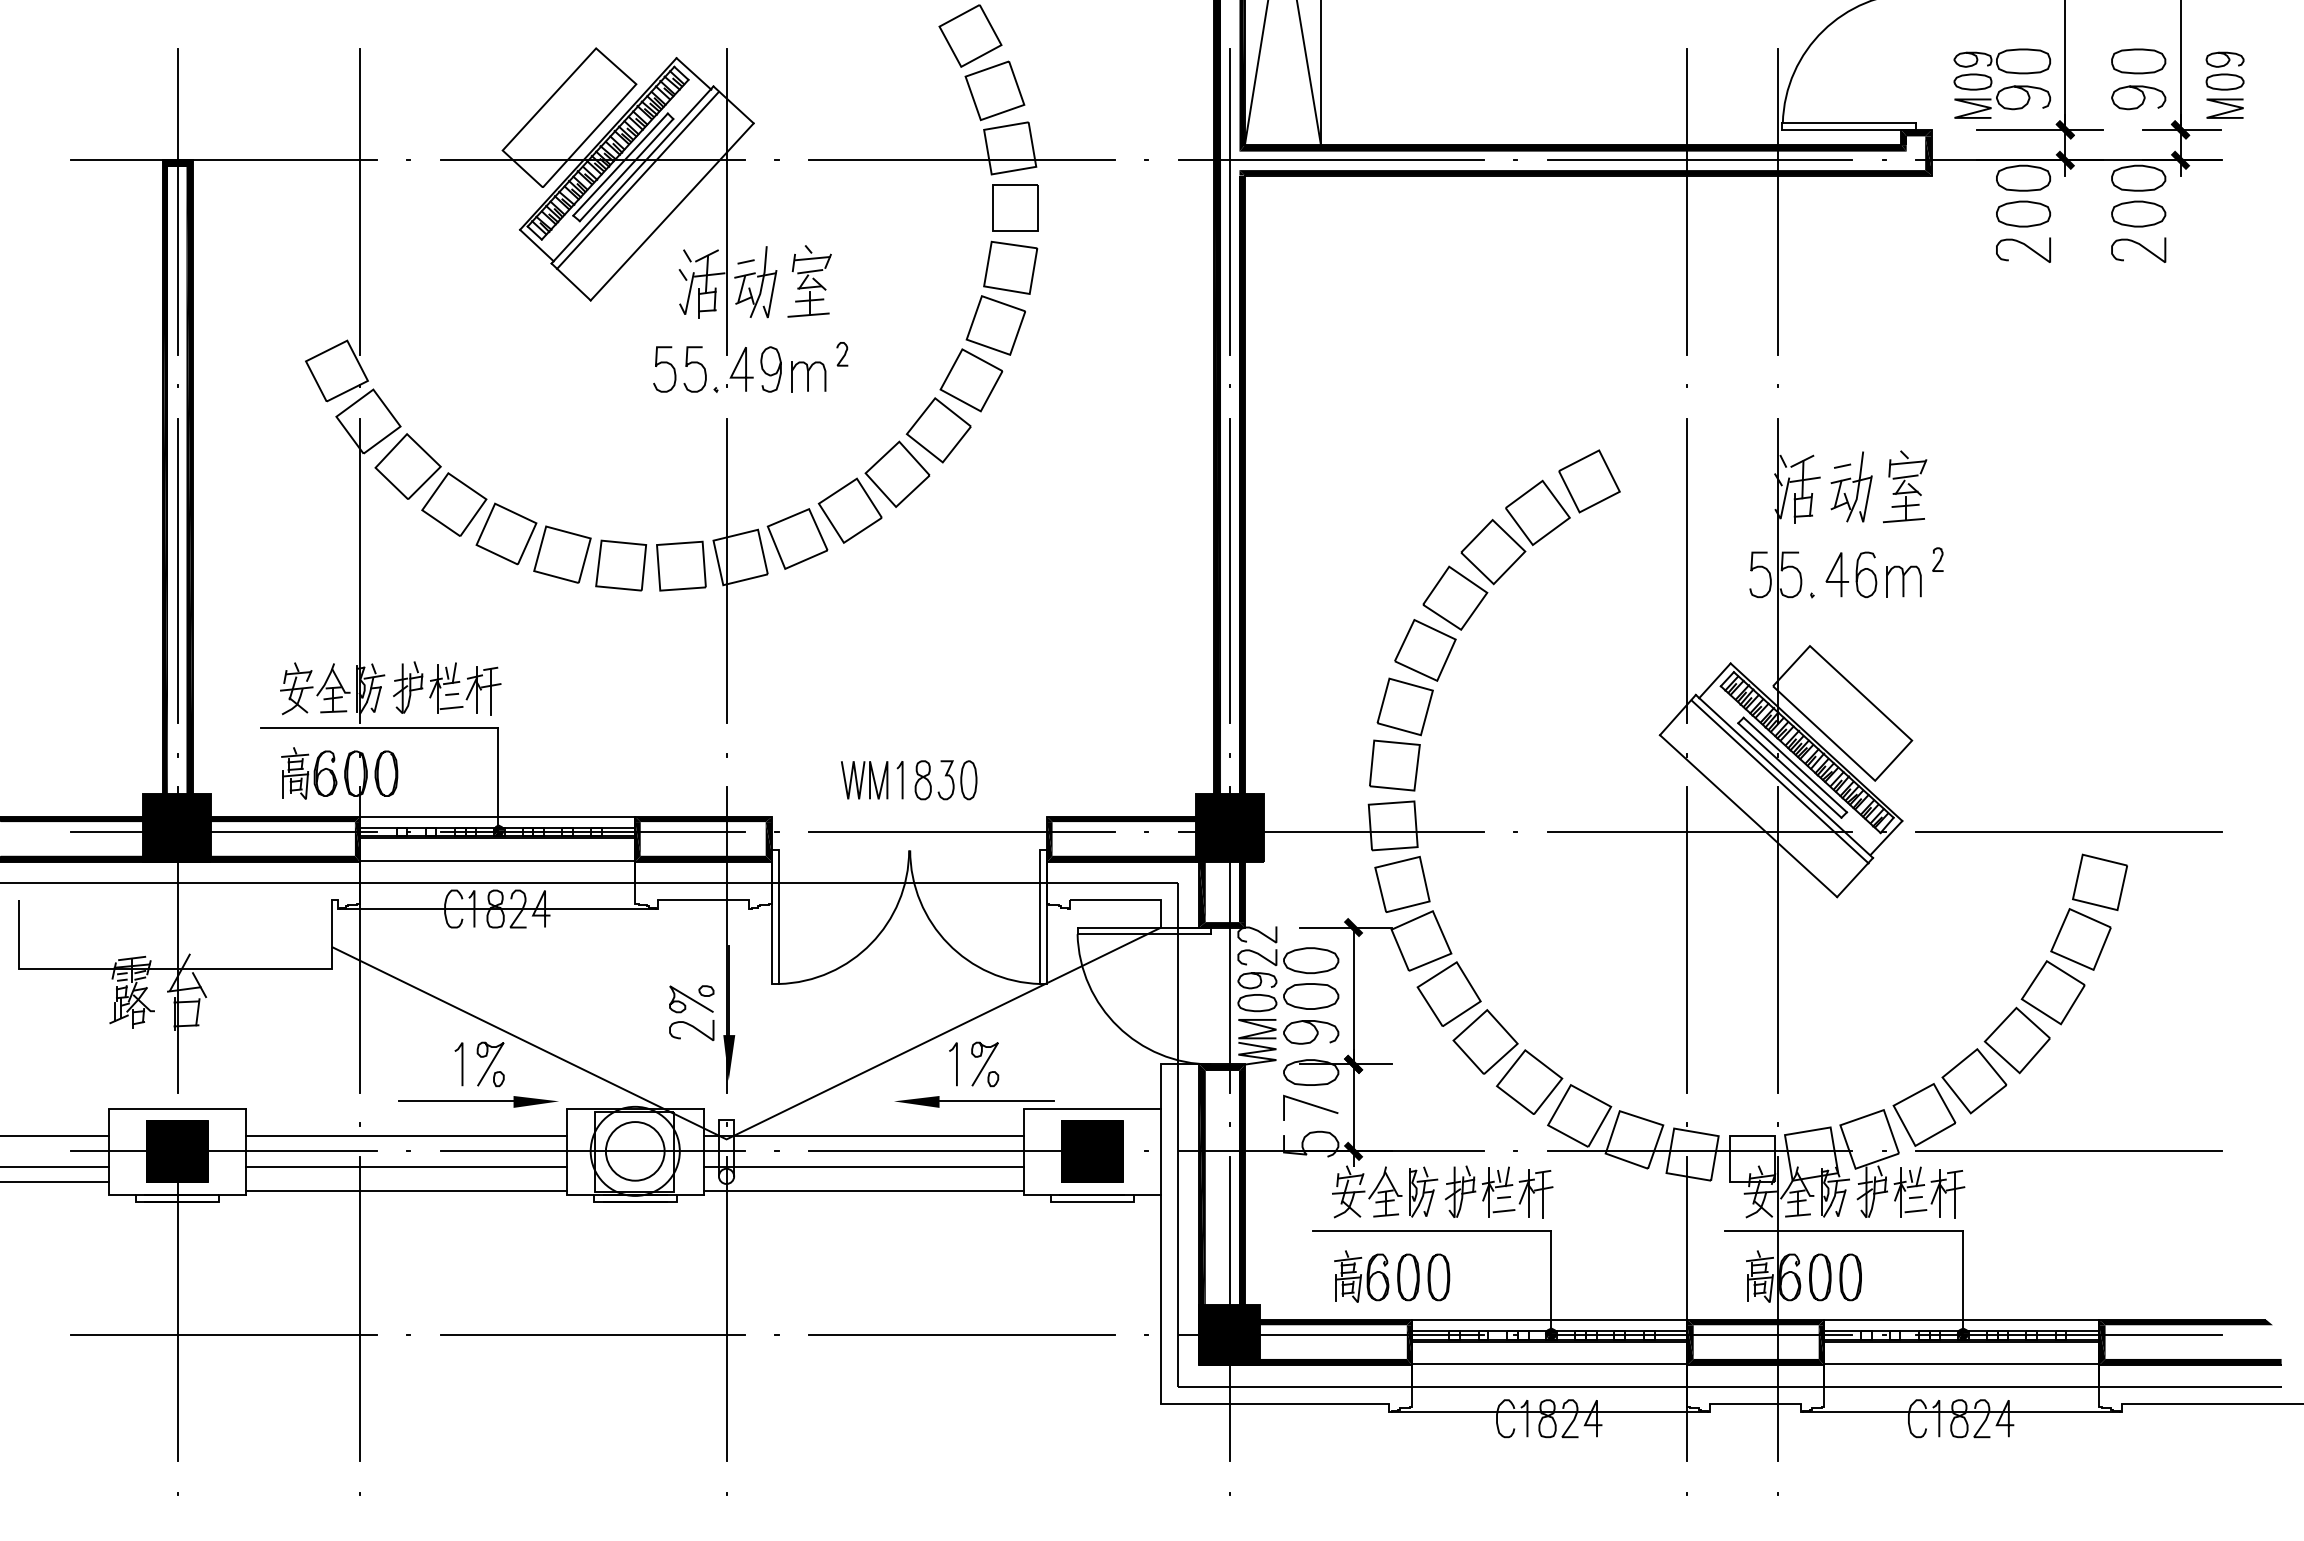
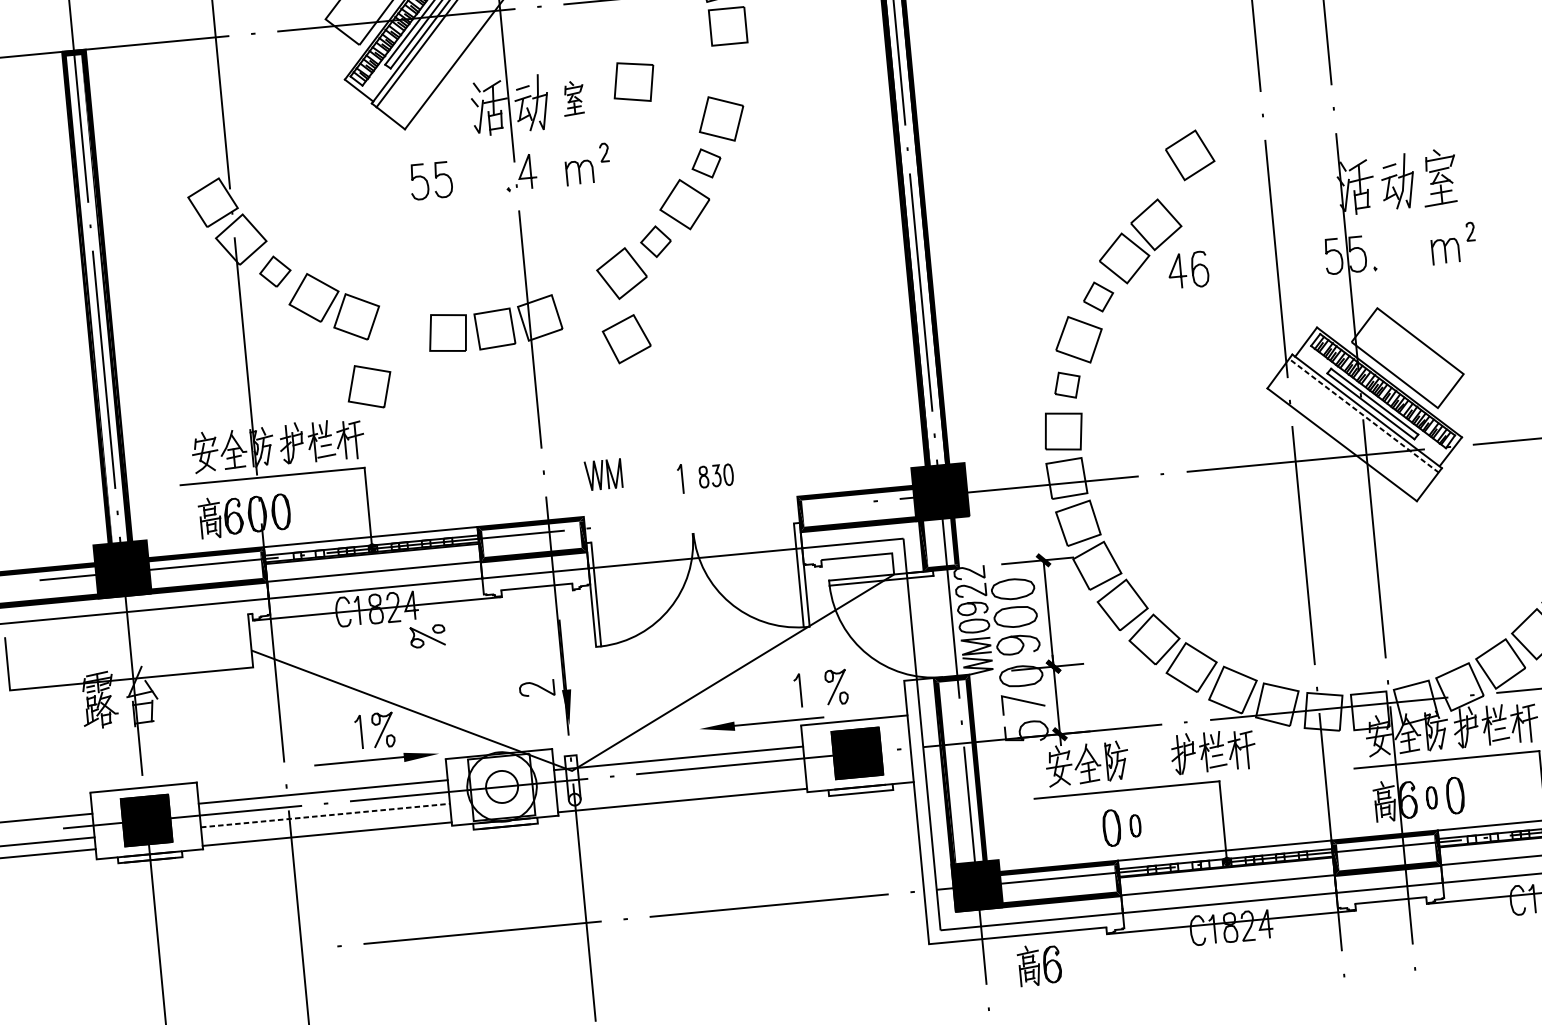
part: (1010, 267) -> (633, 81), moved
part: (809, 281) -> (573, 98), size x0.6
part: (679, 369) -> (430, 180), moved
curve: (768, 373) -> (548, 172), removed
part: (971, 380) -> (706, 163), size x0.6
part: (407, 466) -> (274, 271), size x0.6
part: (897, 473) -> (655, 241), size x0.6
part: (1589, 481) -> (1190, 155), moved
part: (797, 538) -> (626, 338), moved
part: (562, 554) -> (369, 386), moved
part: (1851, 574) -> (1188, 269), moved
part: (1455, 597) -> (1098, 296), size x0.6
part: (1404, 706) -> (1066, 384), size x0.6
part: (864, 780) -> (603, 474), moved
part: (945, 780) -> (715, 476), size x0.7
line: (1779, 781) -> (1363, 415), solid -> dashed
line: (961, 831) -> (731, 514), removed
part: (691, 999) -> (427, 636), moved
line: (956, 1064) -> (800, 690), moved
part: (985, 1064) -> (836, 687), moved
circle: (634, 1151) -> (501, 787), size x0.7
line: (407, 1166) -> (326, 815), solid -> dashed
line: (863, 1166) -> (680, 781), removed
part: (1499, 1191) -> (1213, 751), moved
part: (1361, 1276) -> (1039, 965), moved
part: (1438, 1277) -> (1135, 825), size x0.6
part: (1820, 1277) -> (1431, 797), size x0.6
line: (223, 1335) -> (195, 960), removed

